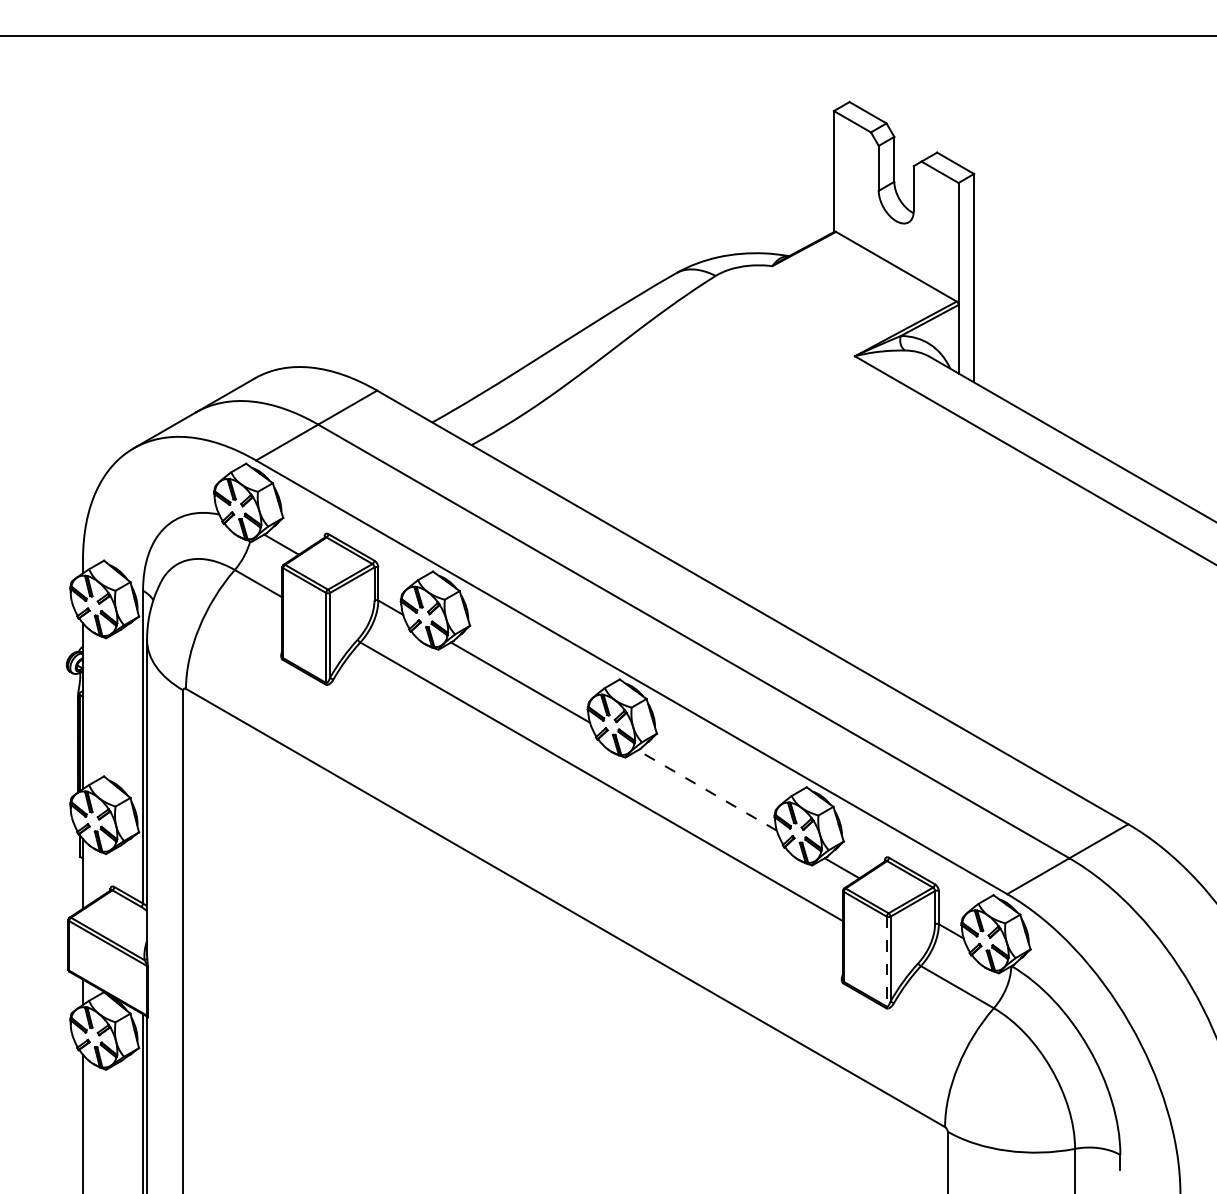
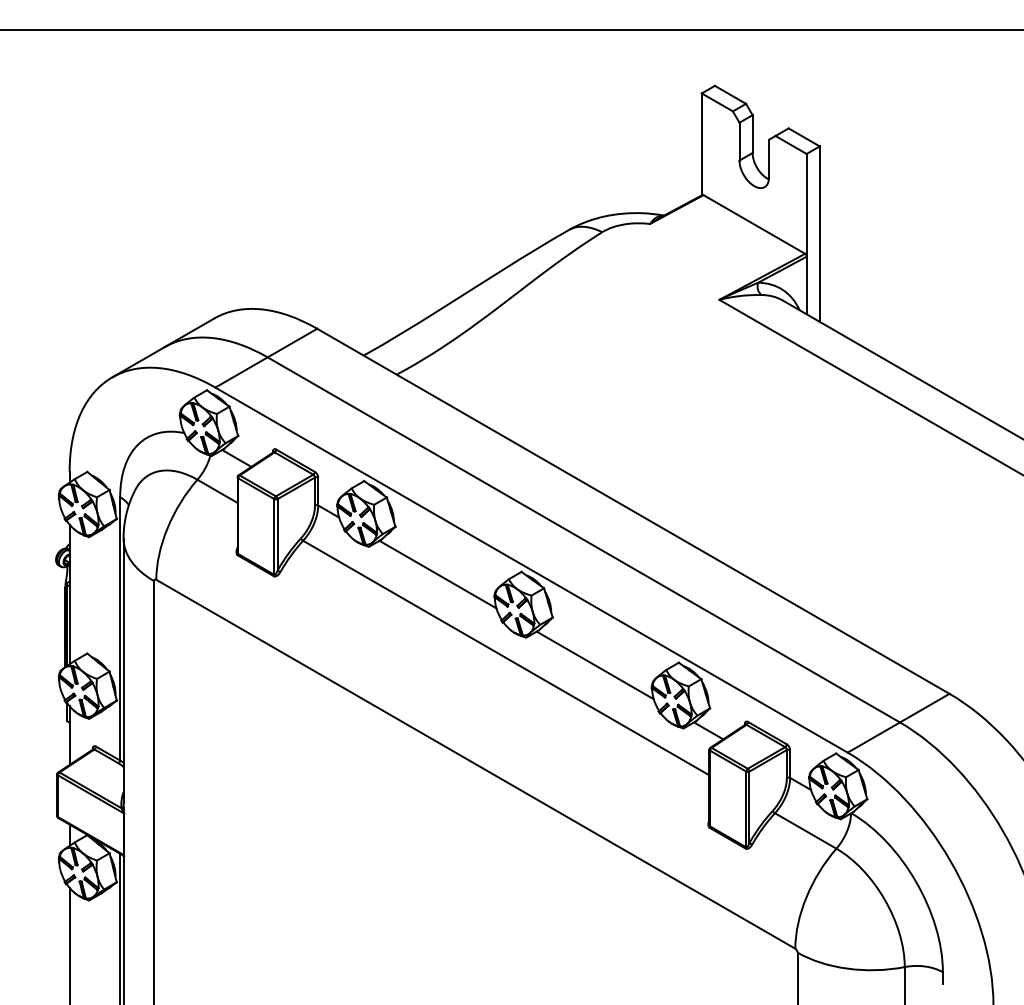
line: (706, 790) -> (594, 665), dashed -> solid
line: (886, 961) -> (746, 809), dashed -> solid

